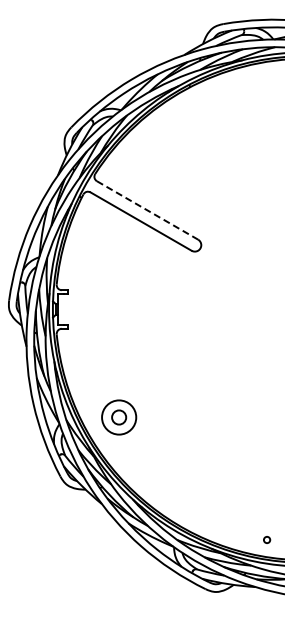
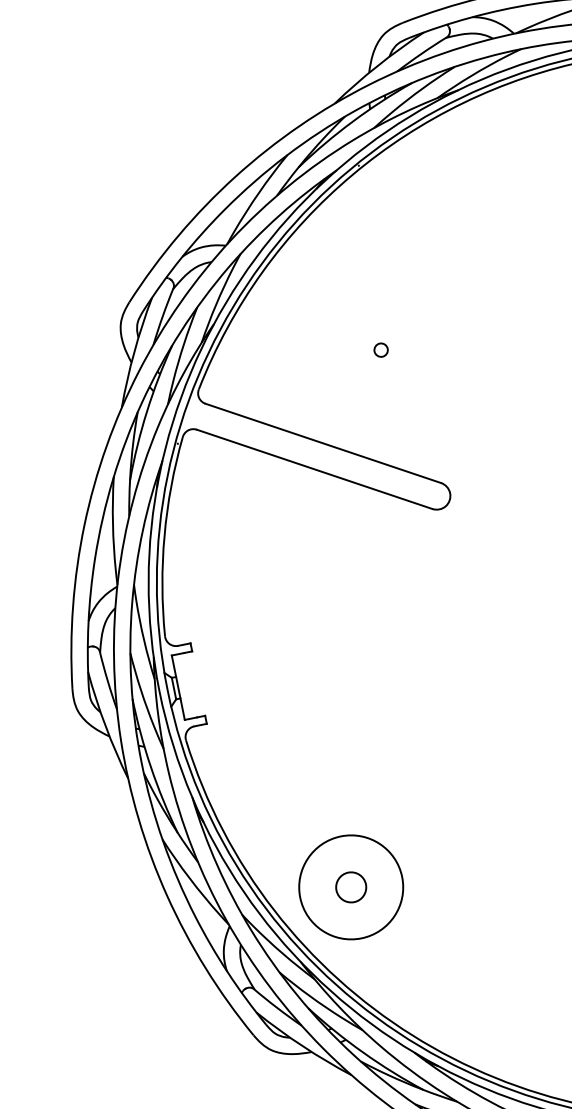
circle: (182, 172) -> (380, 349), added
line: (147, 210) -> (323, 443), dashed -> solid
circle: (118, 417) -> (349, 887), size x1.43

